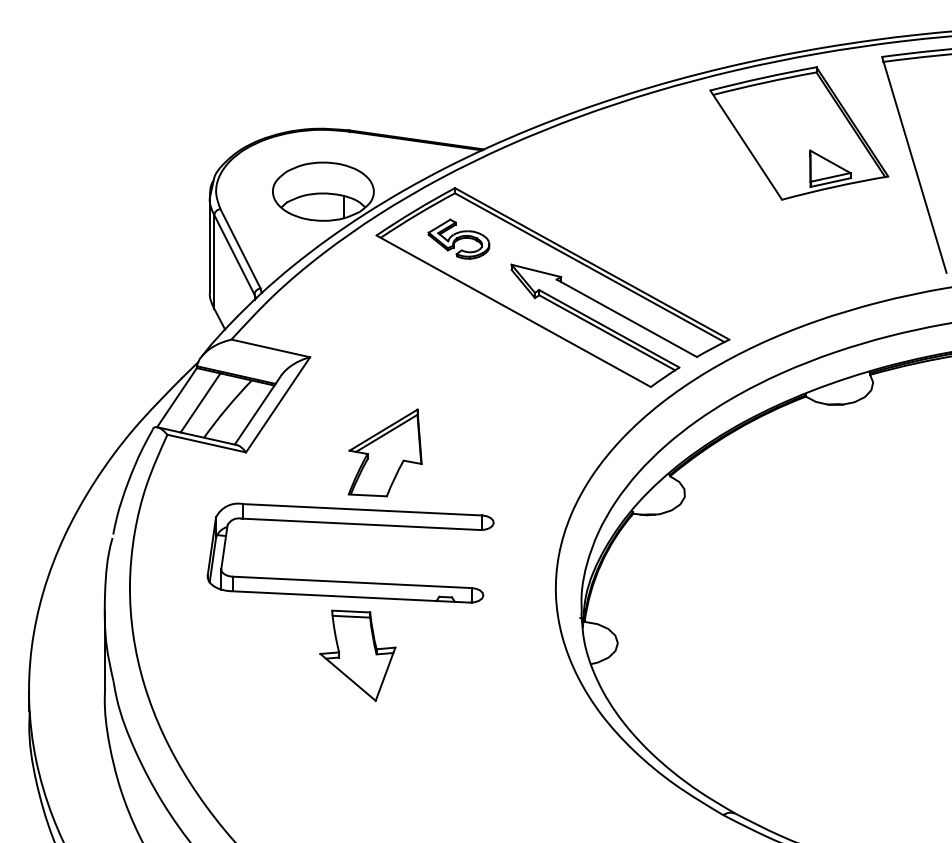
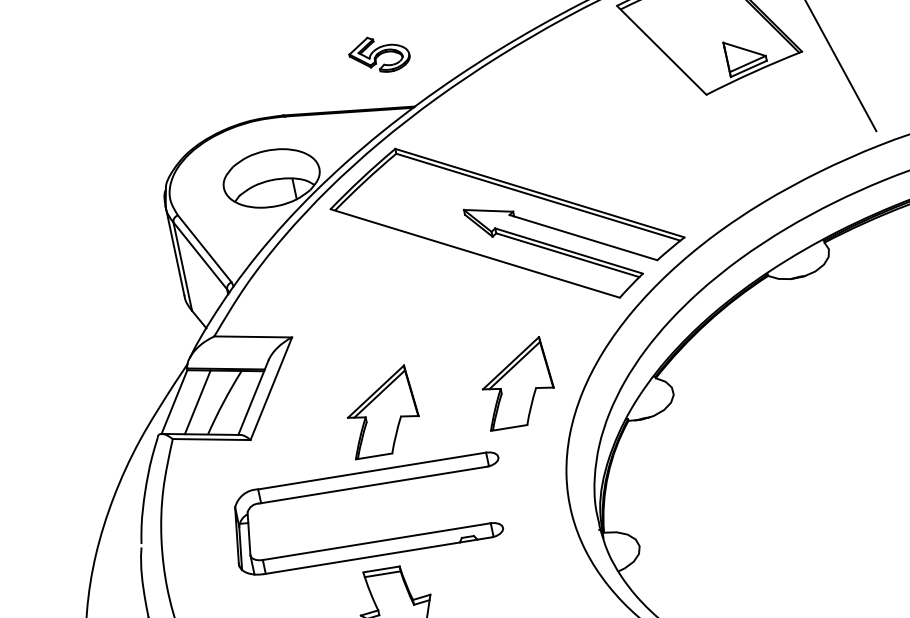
part: (458, 238) -> (378, 54), moved
part: (527, 452) -> (516, 384), added

